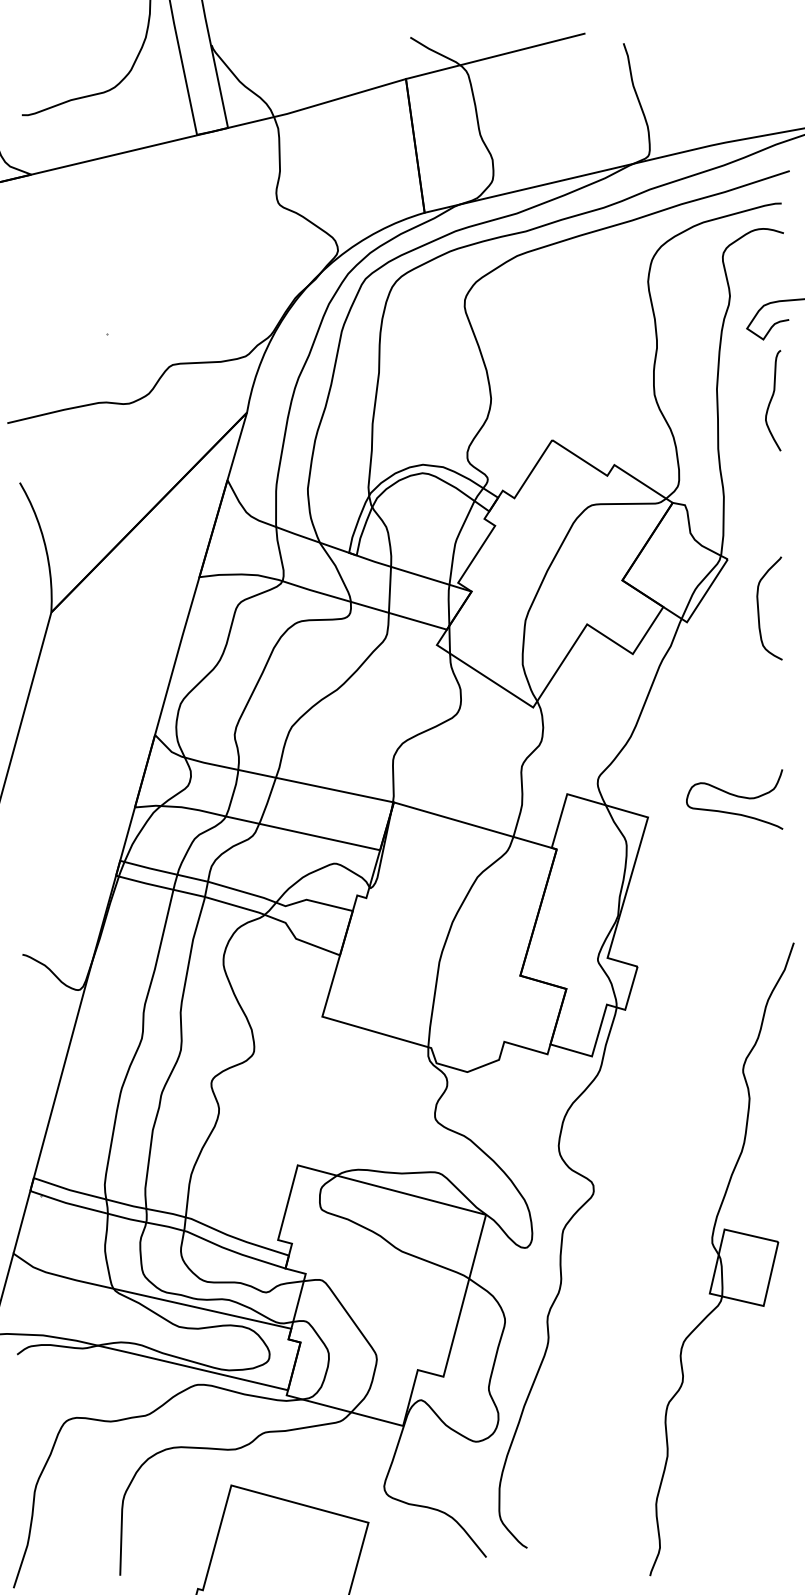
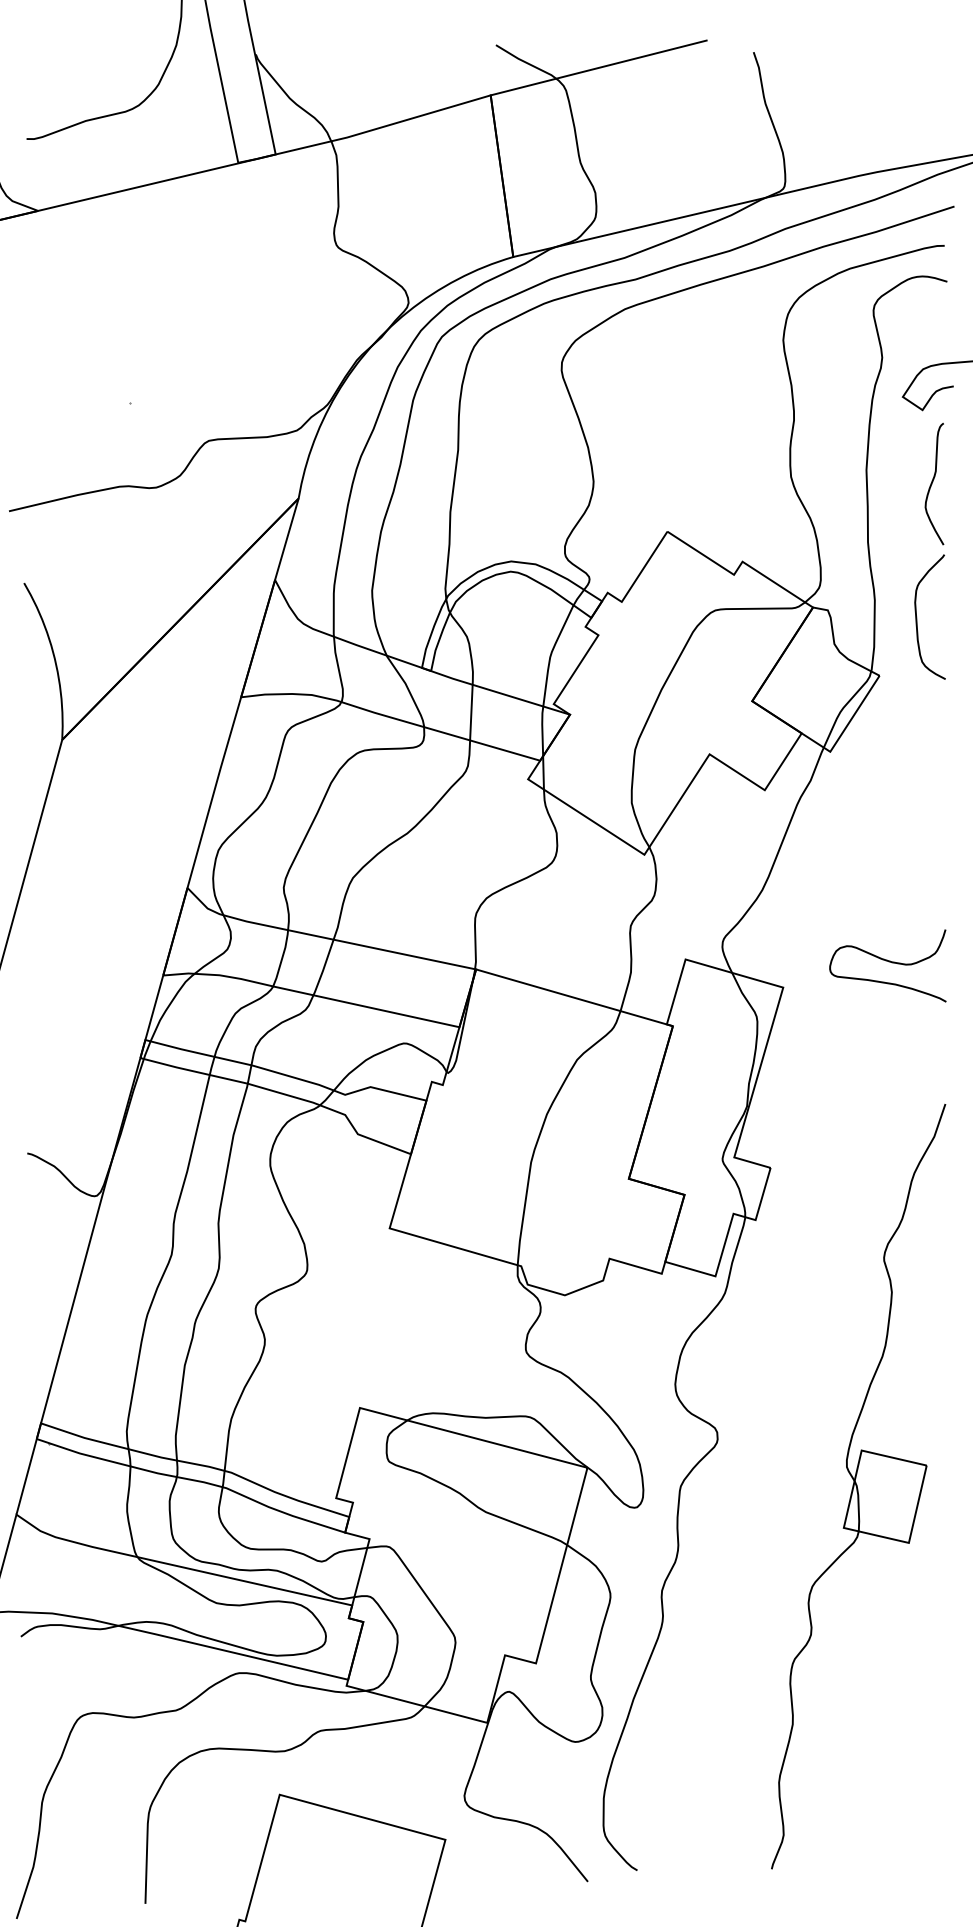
curve: (759, 608) -> (917, 617), moved
part: (721, 1259) -> (858, 1486), moved

